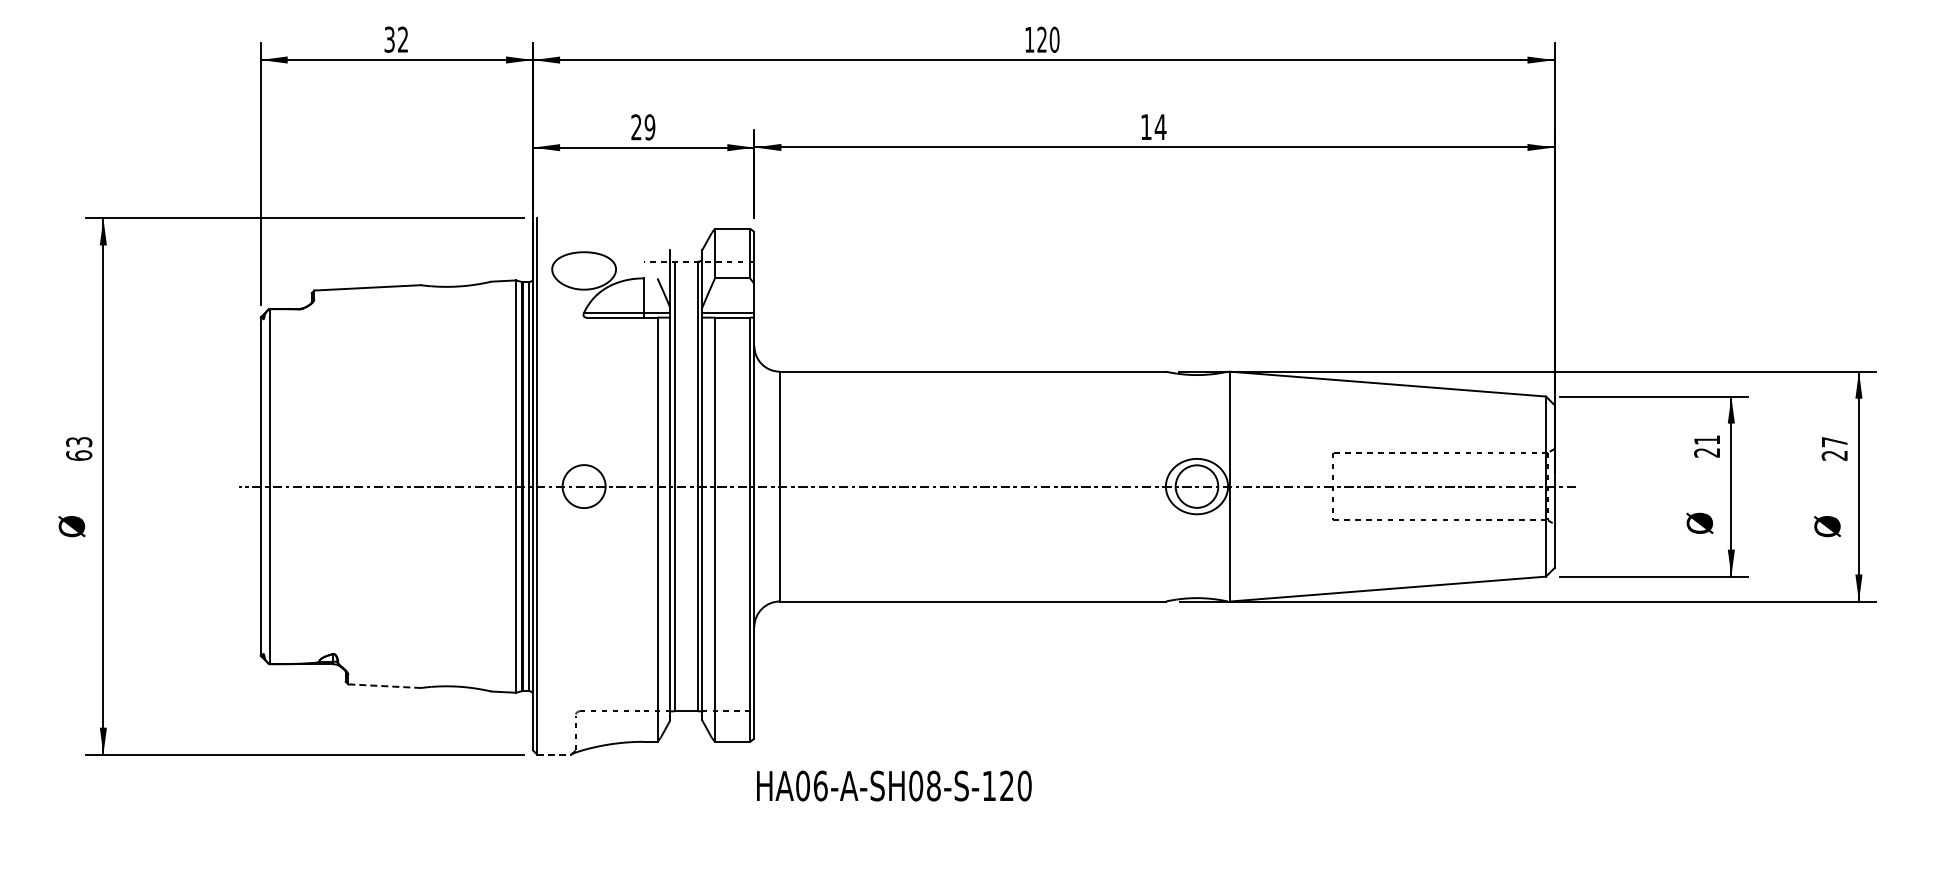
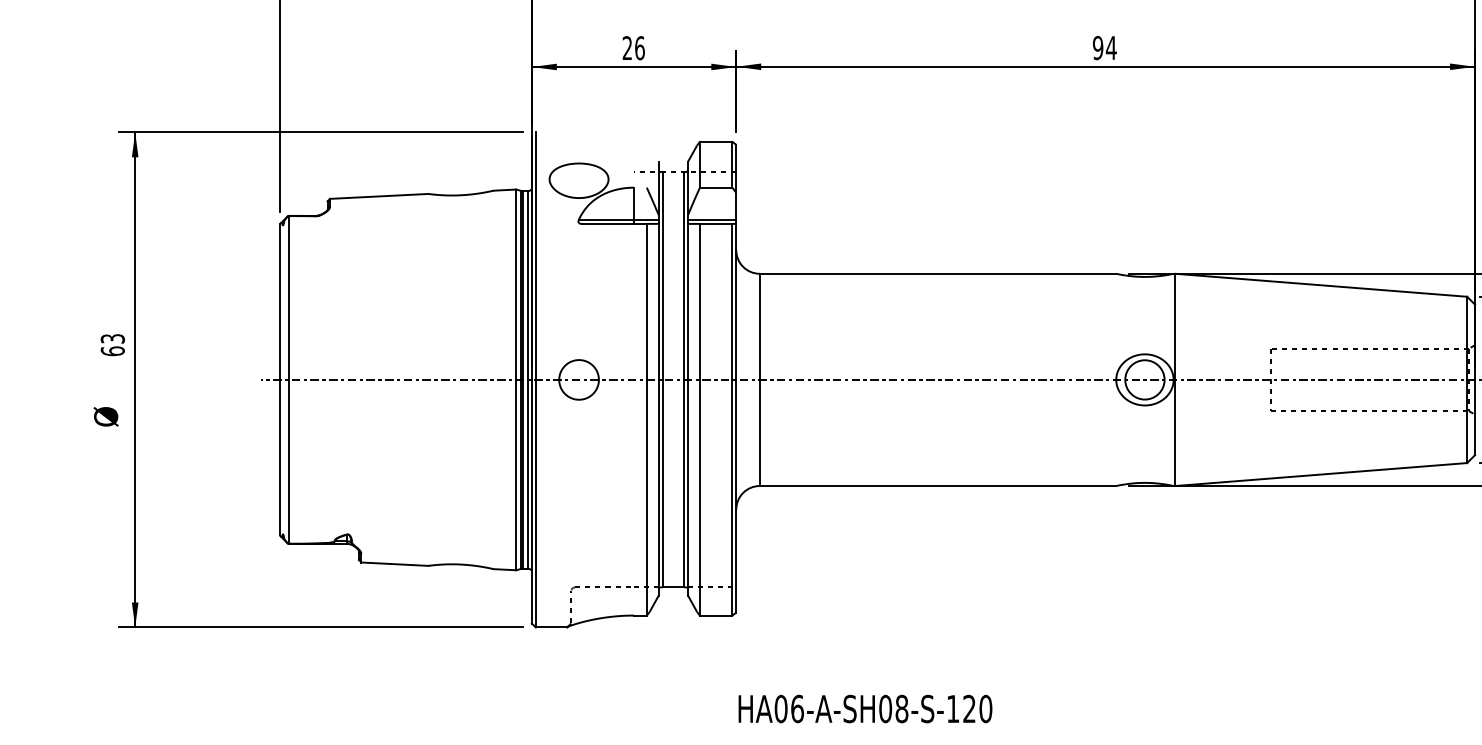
text: (649, 127) -> (639, 48), 29 -> 26
text: (1145, 127) -> (1097, 48), 14 -> 94
line: (385, 686) -> (395, 564), dashed -> solid
line: (554, 754) -> (551, 627), dashed -> solid
text: (894, 785) -> (865, 708), moved

